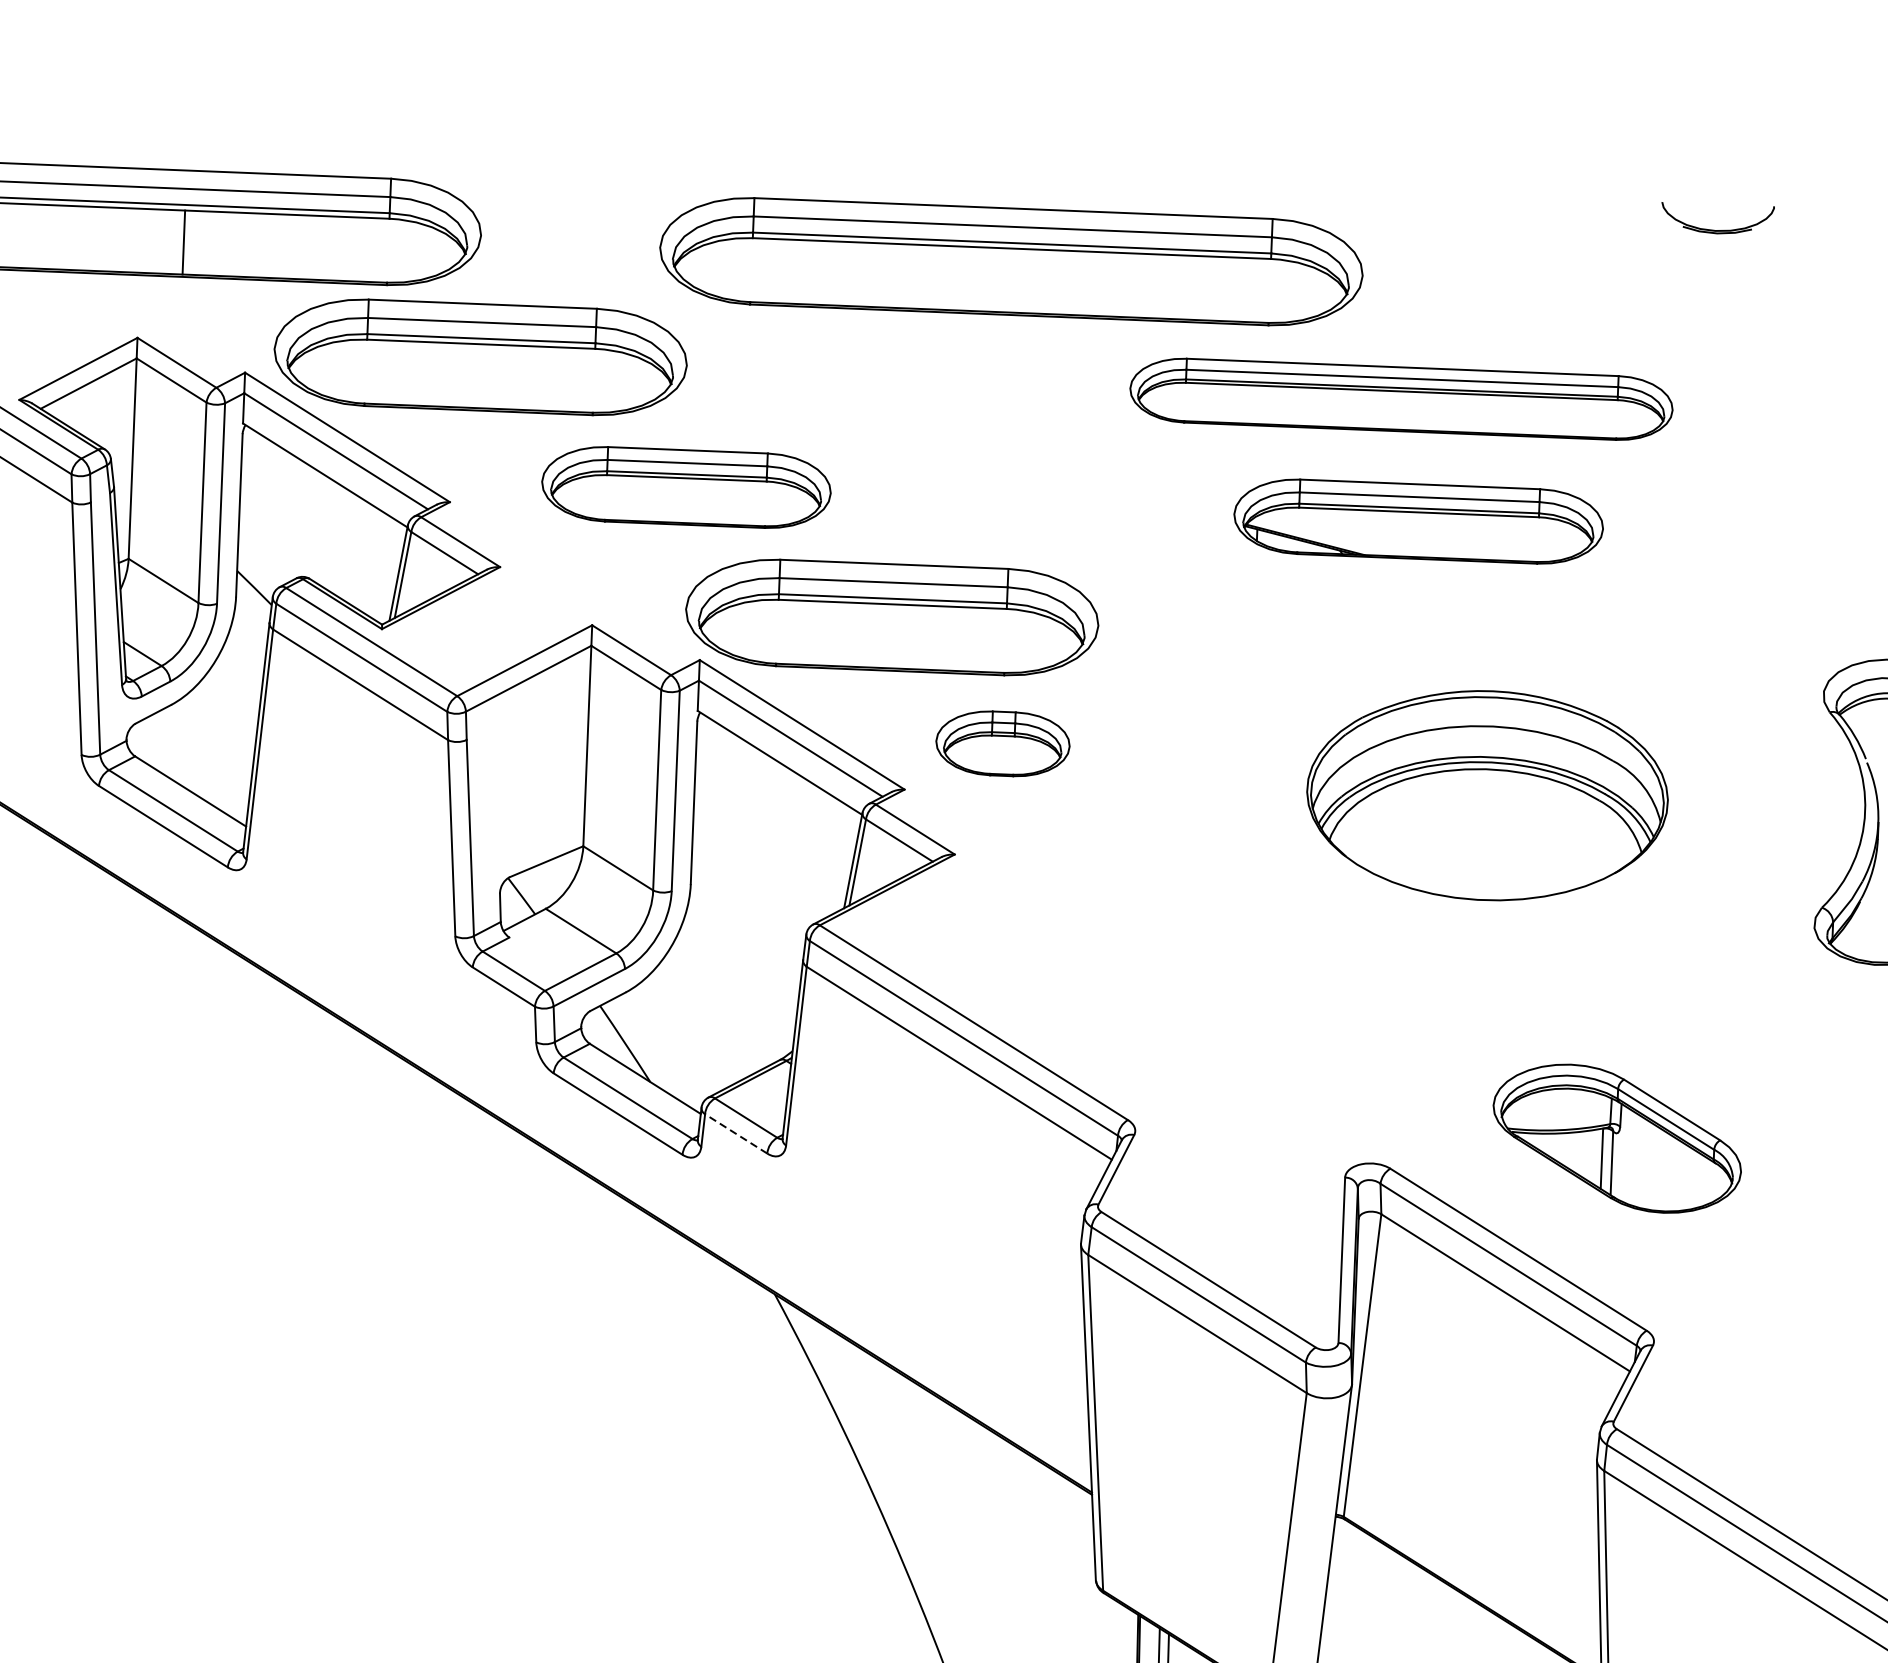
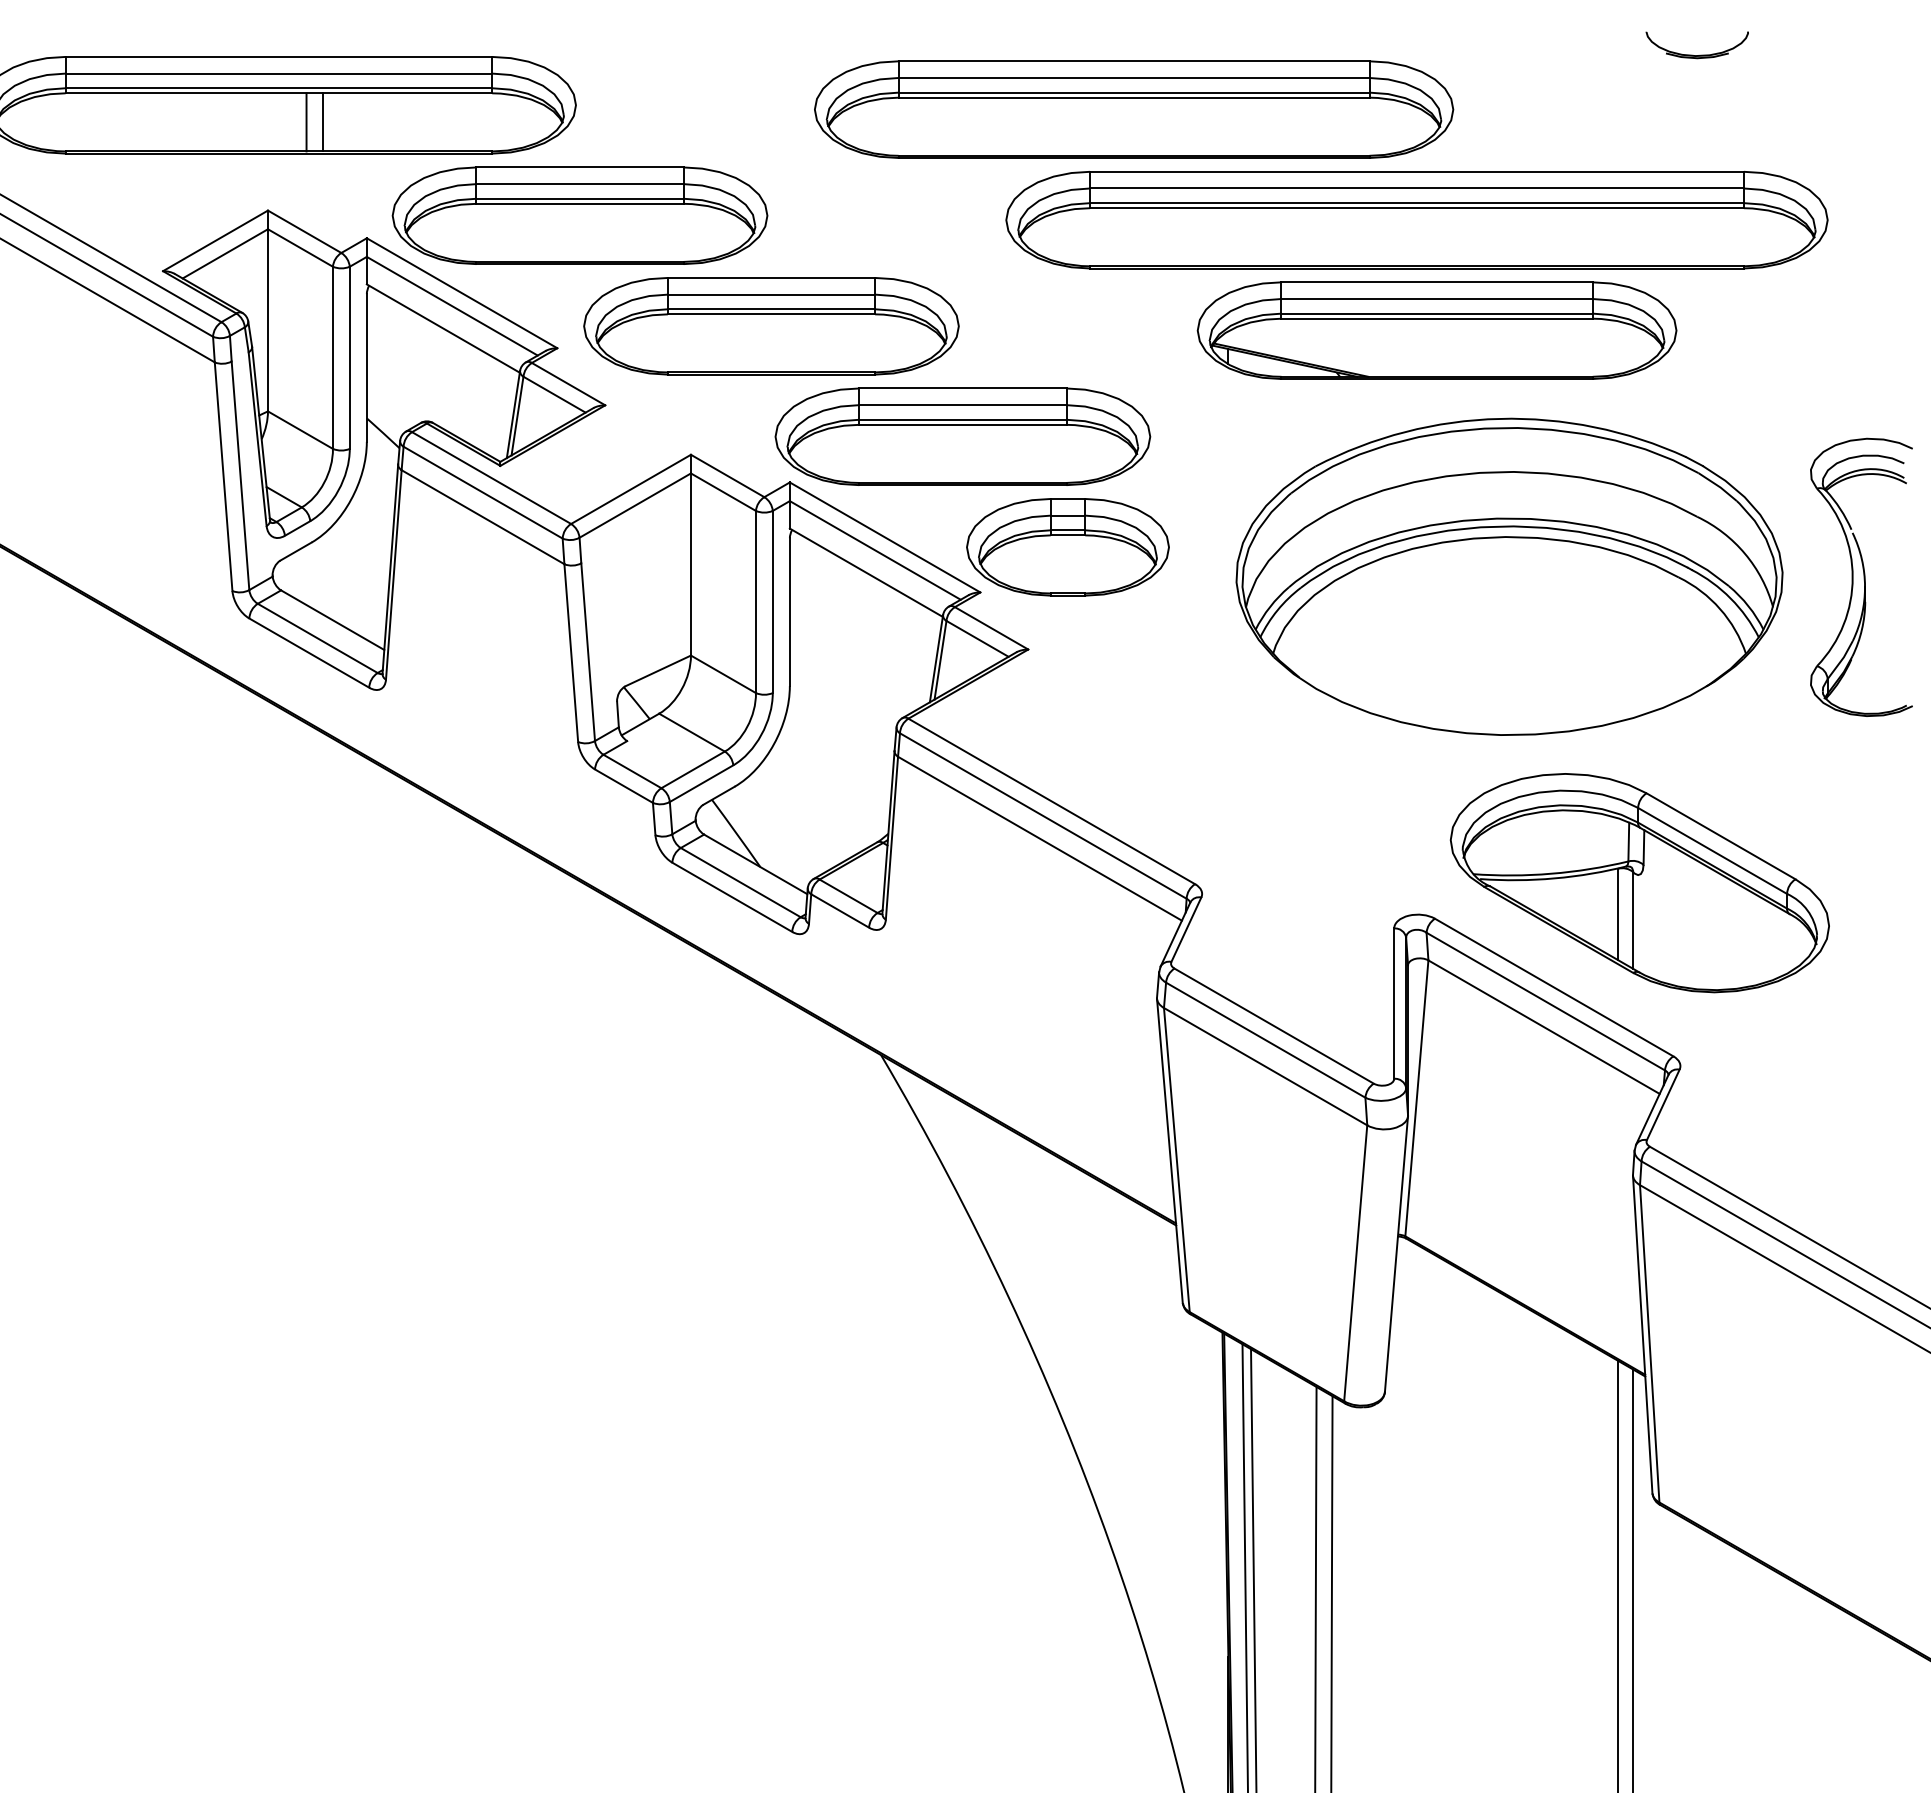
line: (201, 243) -> (322, 122), added
part: (1011, 261) -> (1134, 109), moved
part: (1400, 399) -> (1416, 220), size x1.67
part: (686, 487) -> (771, 326), size x1.43
part: (1418, 521) -> (1436, 330), size x1.43
part: (1002, 743) -> (1067, 547), size x1.67
part: (1487, 795) -> (1509, 576), size x1.67
line: (735, 1133) -> (839, 910), dashed -> solid
part: (1617, 1138) -> (1639, 883), size x1.67

